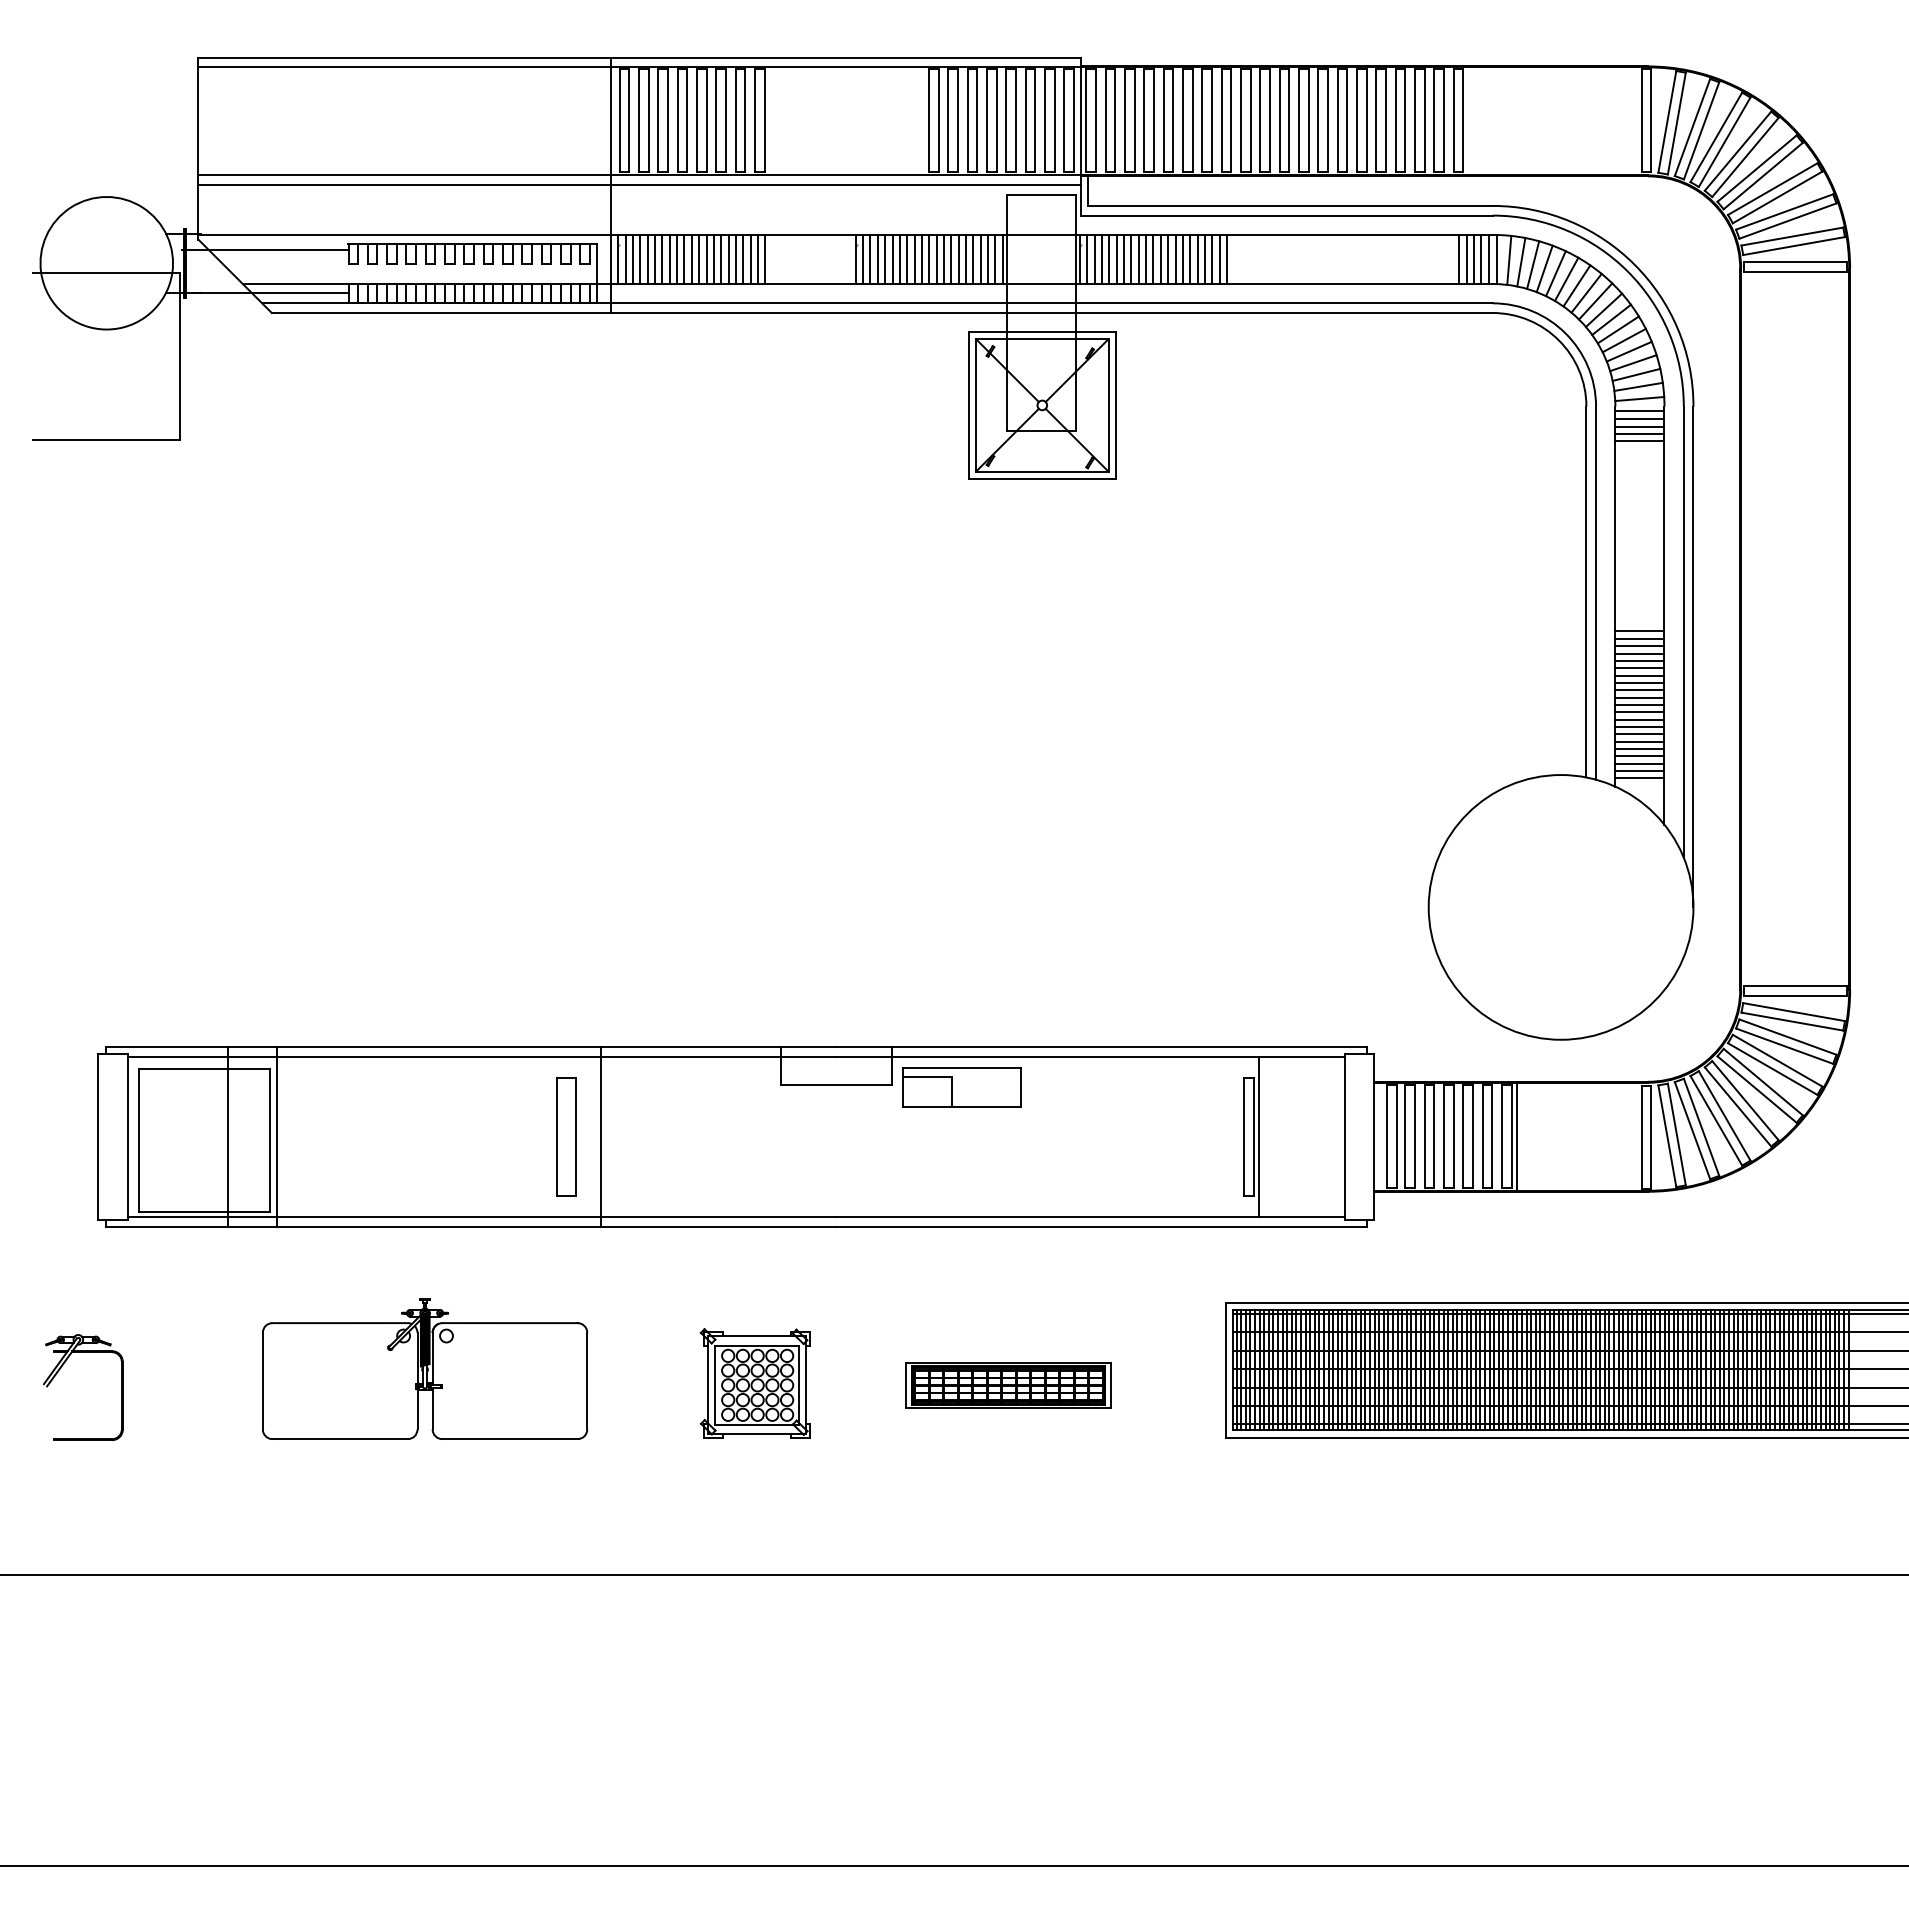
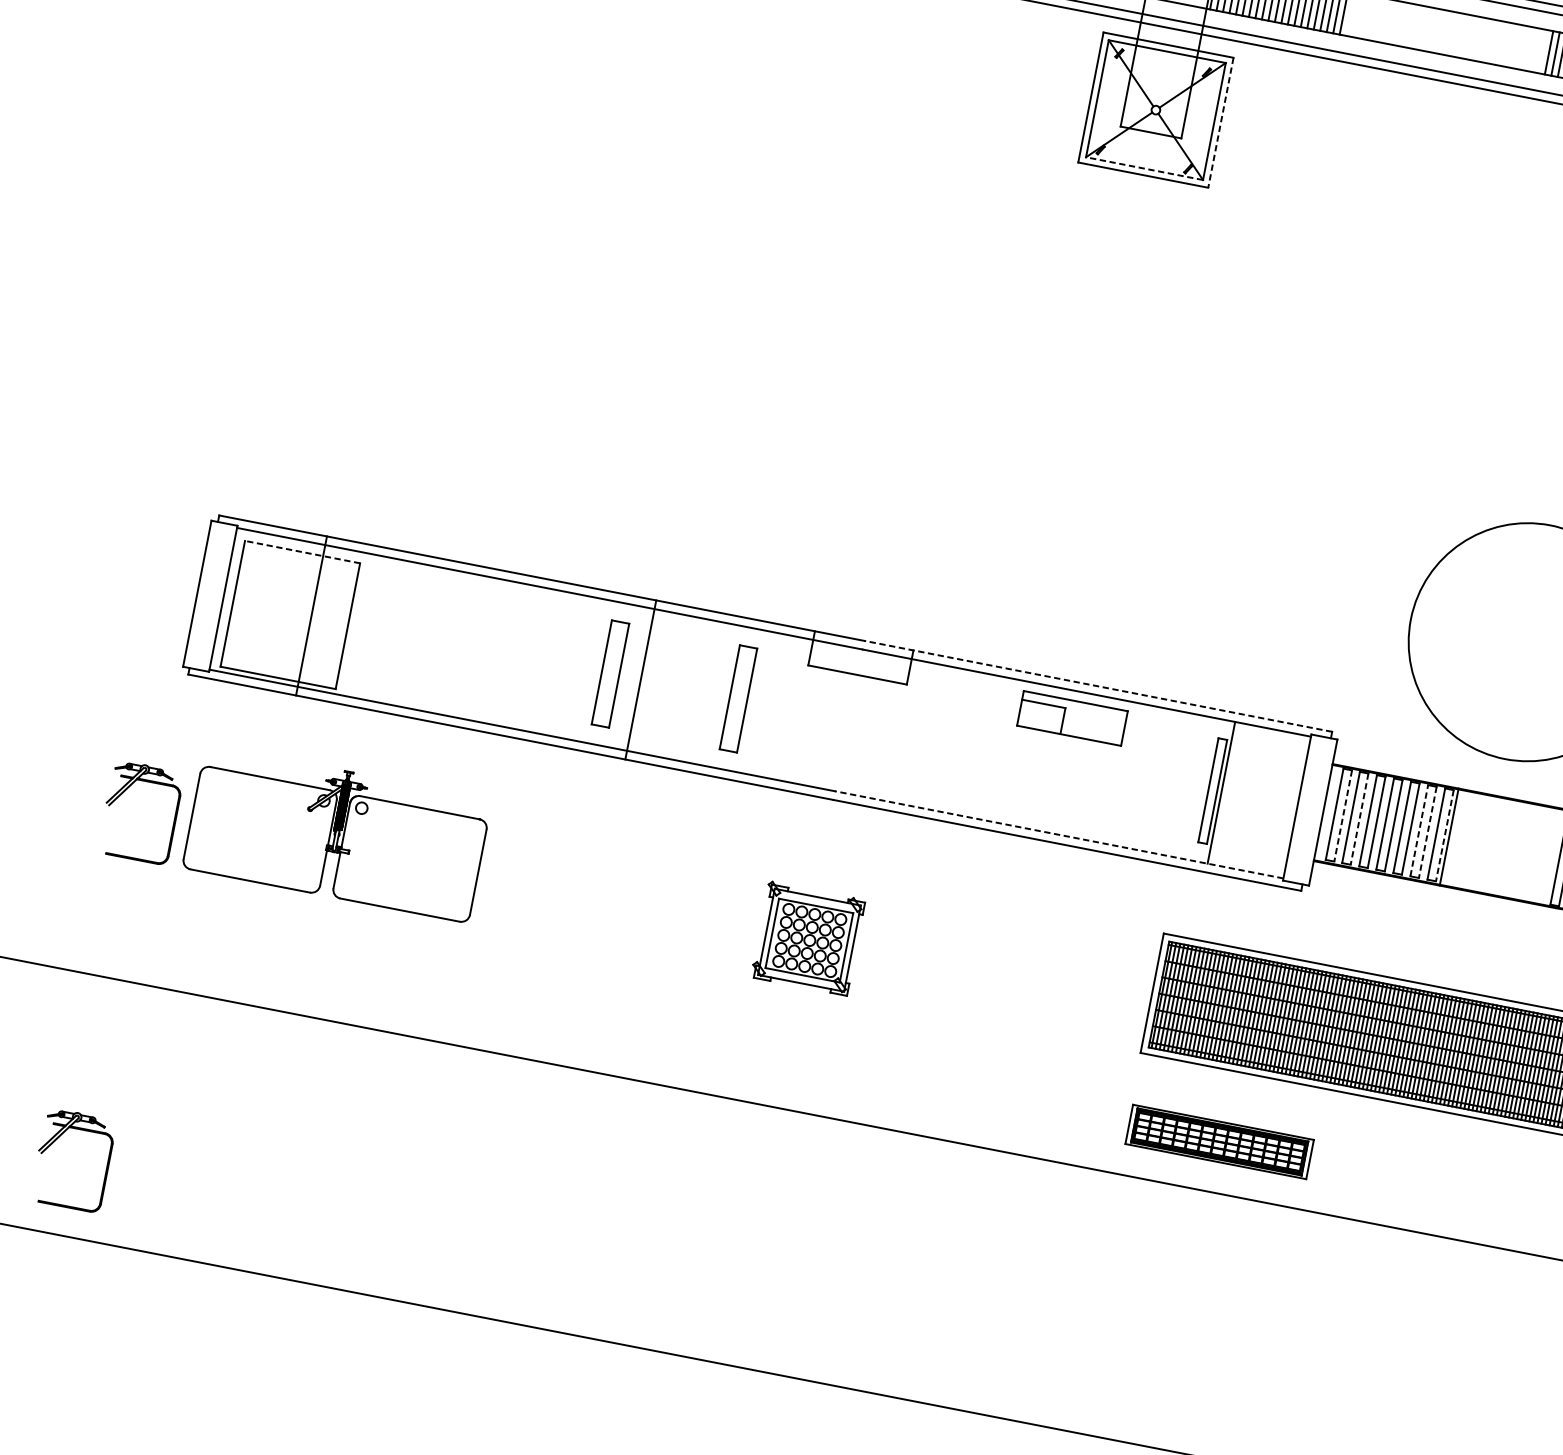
line: (1115, 405) -> (1220, 122), solid -> dashed
line: (1041, 471) -> (1143, 168), solid -> dashed
line: (1101, 1046) -> (1098, 686), solid -> dashed
line: (204, 1069) -> (302, 552), solid -> dashed
part: (961, 1087) -> (1071, 718), moved
line: (276, 1136) -> (354, 624), removed
part: (711, 1136) -> (738, 698), added
line: (1396, 1136) -> (1343, 816), solid -> dashed
line: (1415, 1136) -> (1359, 819), solid -> dashed
line: (1482, 1136) -> (1419, 830), solid -> dashed
line: (1492, 1136) -> (1427, 832), solid -> dashed
line: (1511, 1136) -> (1444, 835), solid -> dashed
line: (1090, 1217) -> (1059, 835), solid -> dashed
part: (425, 1368) -> (337, 833), moved
part: (754, 1383) -> (807, 938), moved
part: (1008, 1385) -> (1219, 1142), moved
part: (58, 1766) -> (54, 1142), added

